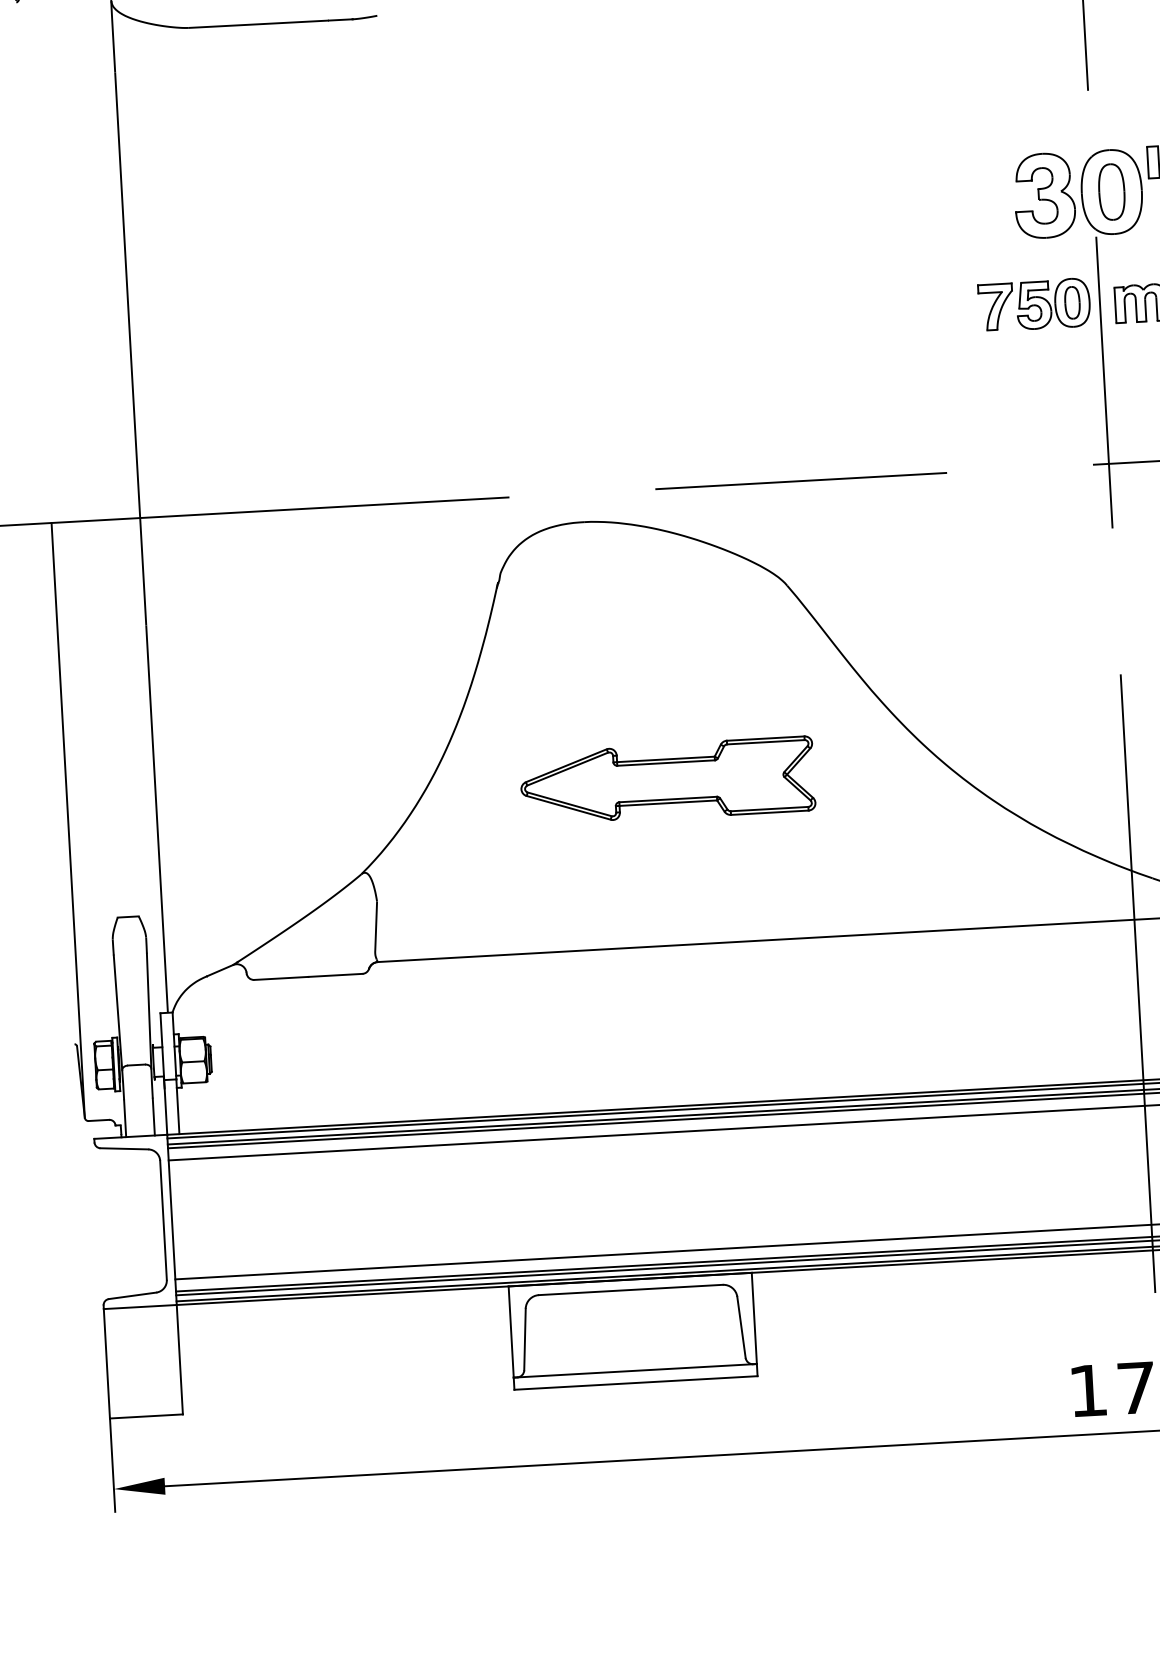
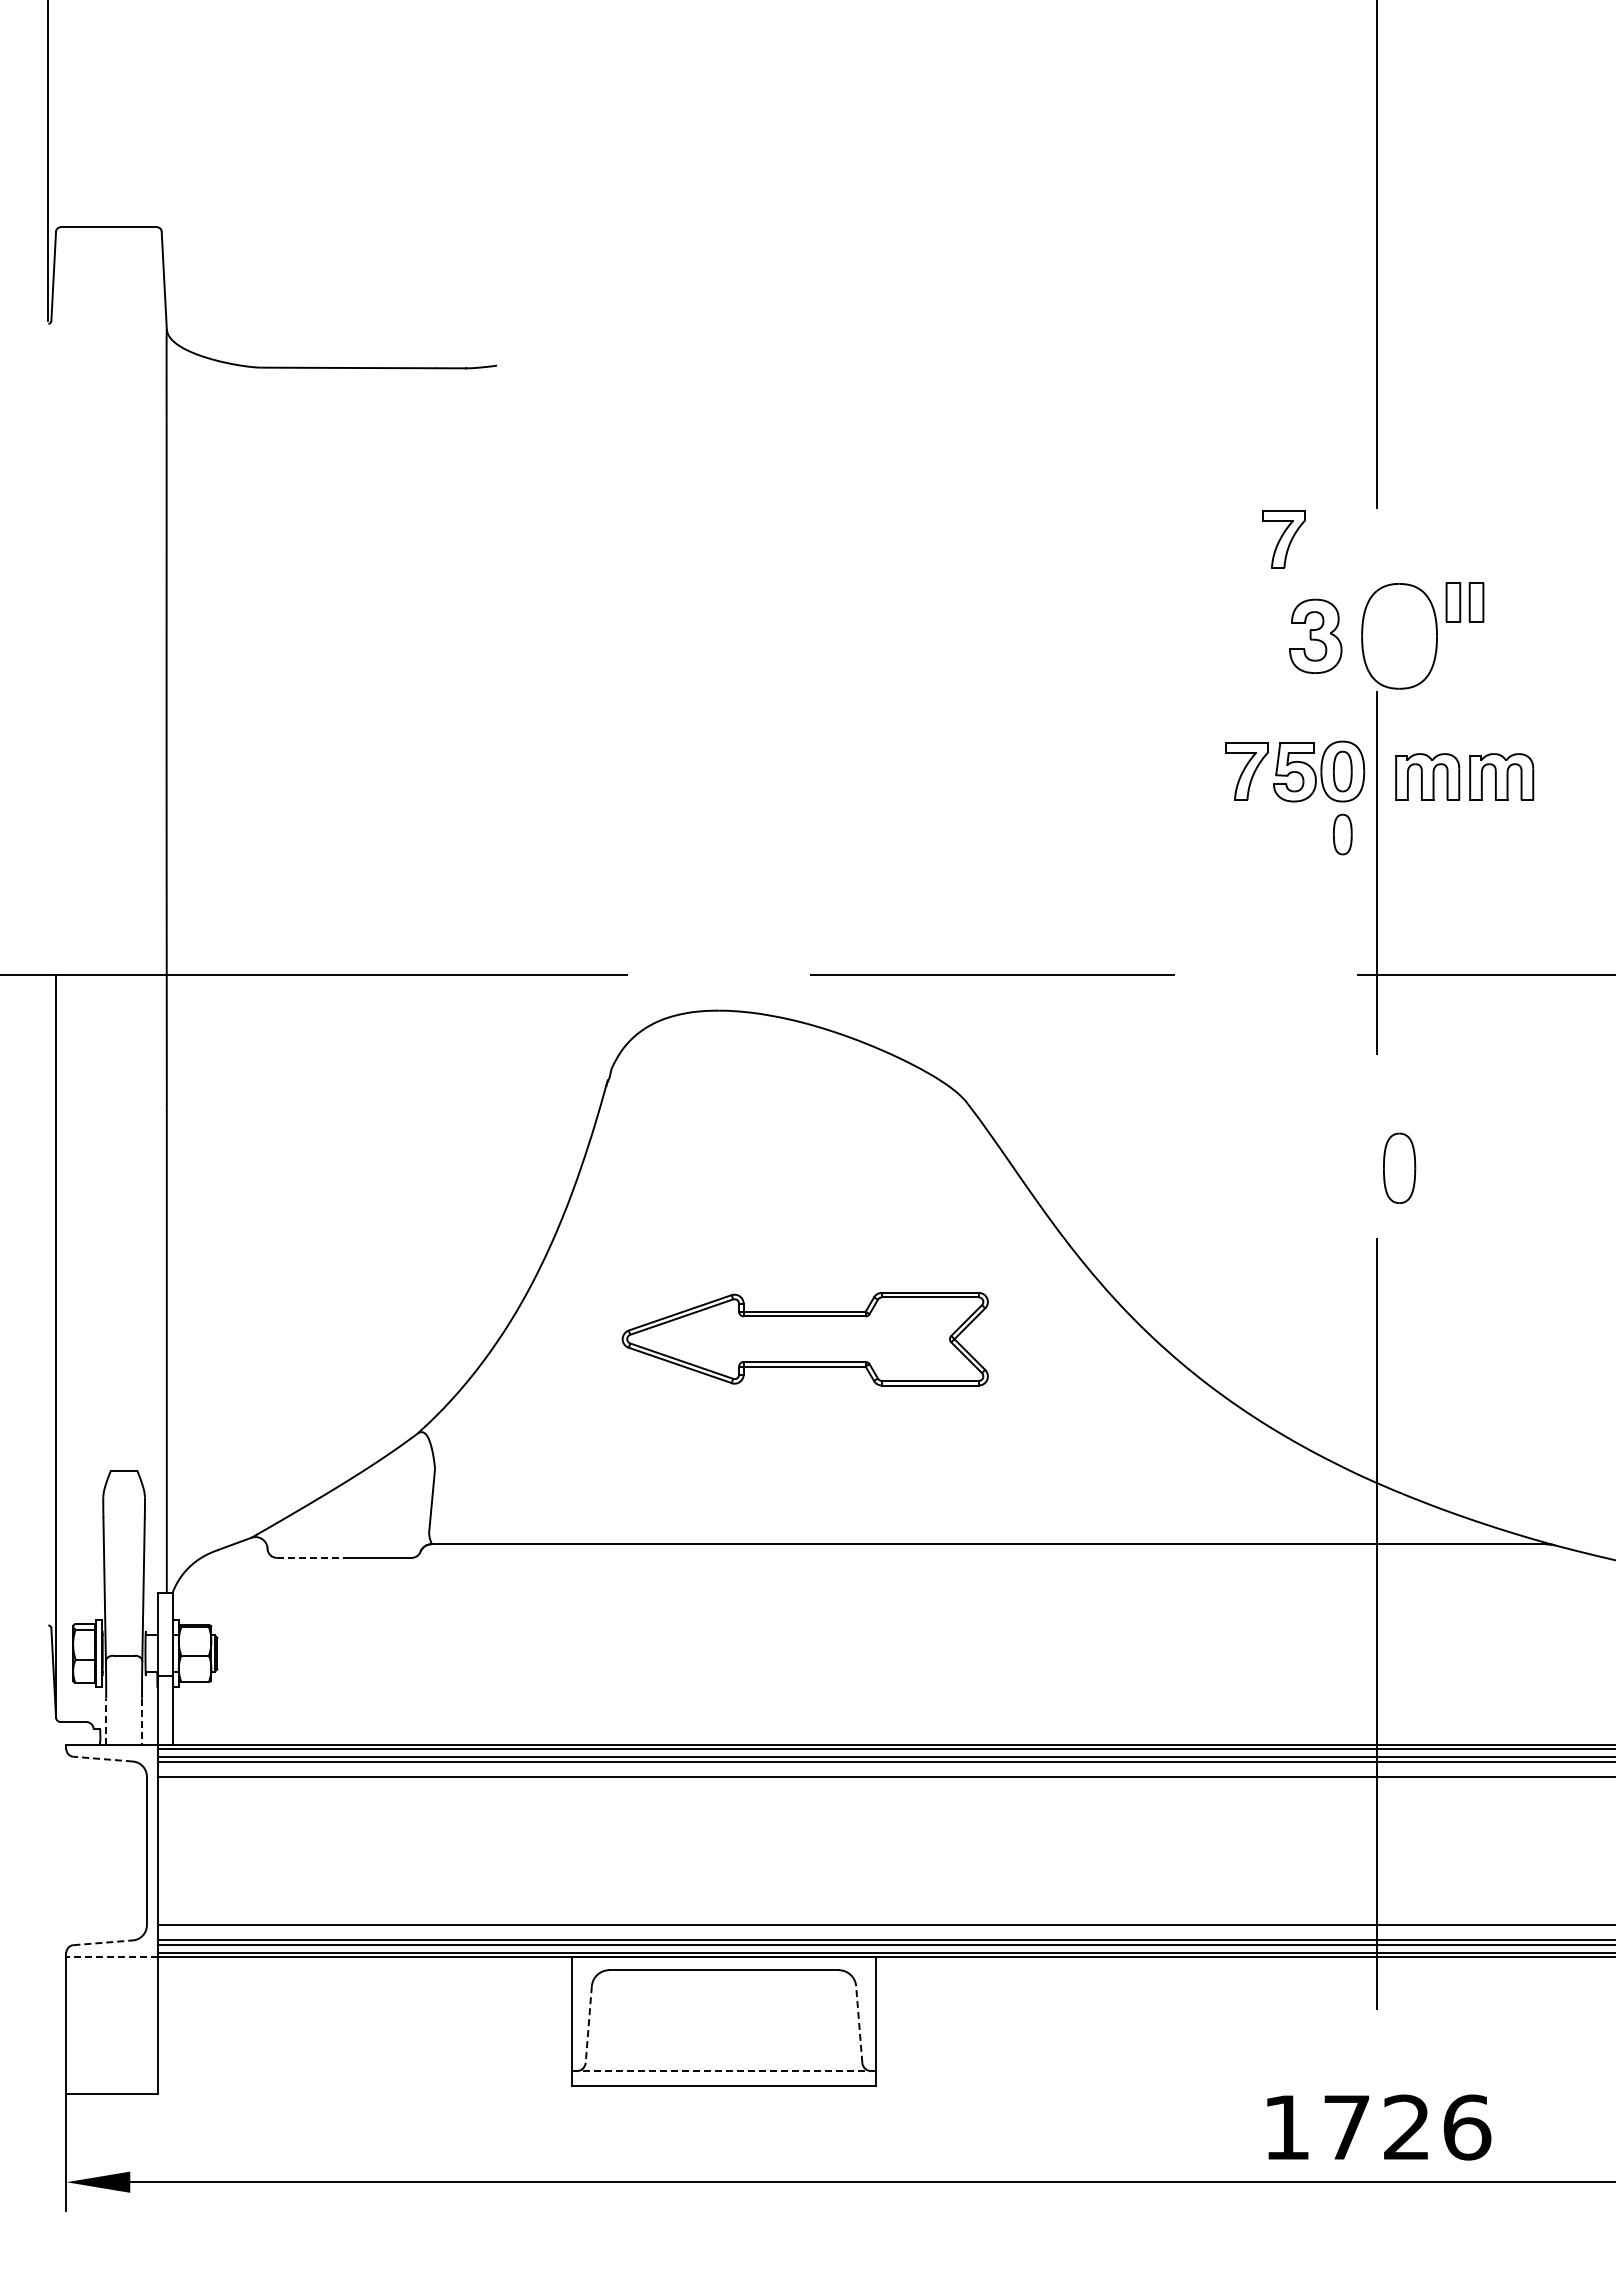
part: (1014, 119) -> (1283, 539), added
part: (1111, 191) -> (1399, 1167), moved
part: (1044, 195) -> (1315, 636), size x0.7
part: (1075, 353) -> (1342, 834), added
line: (281, 978) -> (310, 1557), solid -> dashed
line: (154, 1117) -> (142, 1722), solid -> dashed
line: (125, 1118) -> (106, 1721), solid -> dashed
line: (124, 1149) -> (103, 1759), solid -> dashed
line: (132, 1295) -> (103, 1942), solid -> dashed
line: (139, 1307) -> (111, 1957), solid -> dashed
line: (741, 1327) -> (859, 2024), solid -> dashed
line: (524, 1340) -> (588, 2025), solid -> dashed
line: (635, 1371) -> (724, 2071), solid -> dashed

